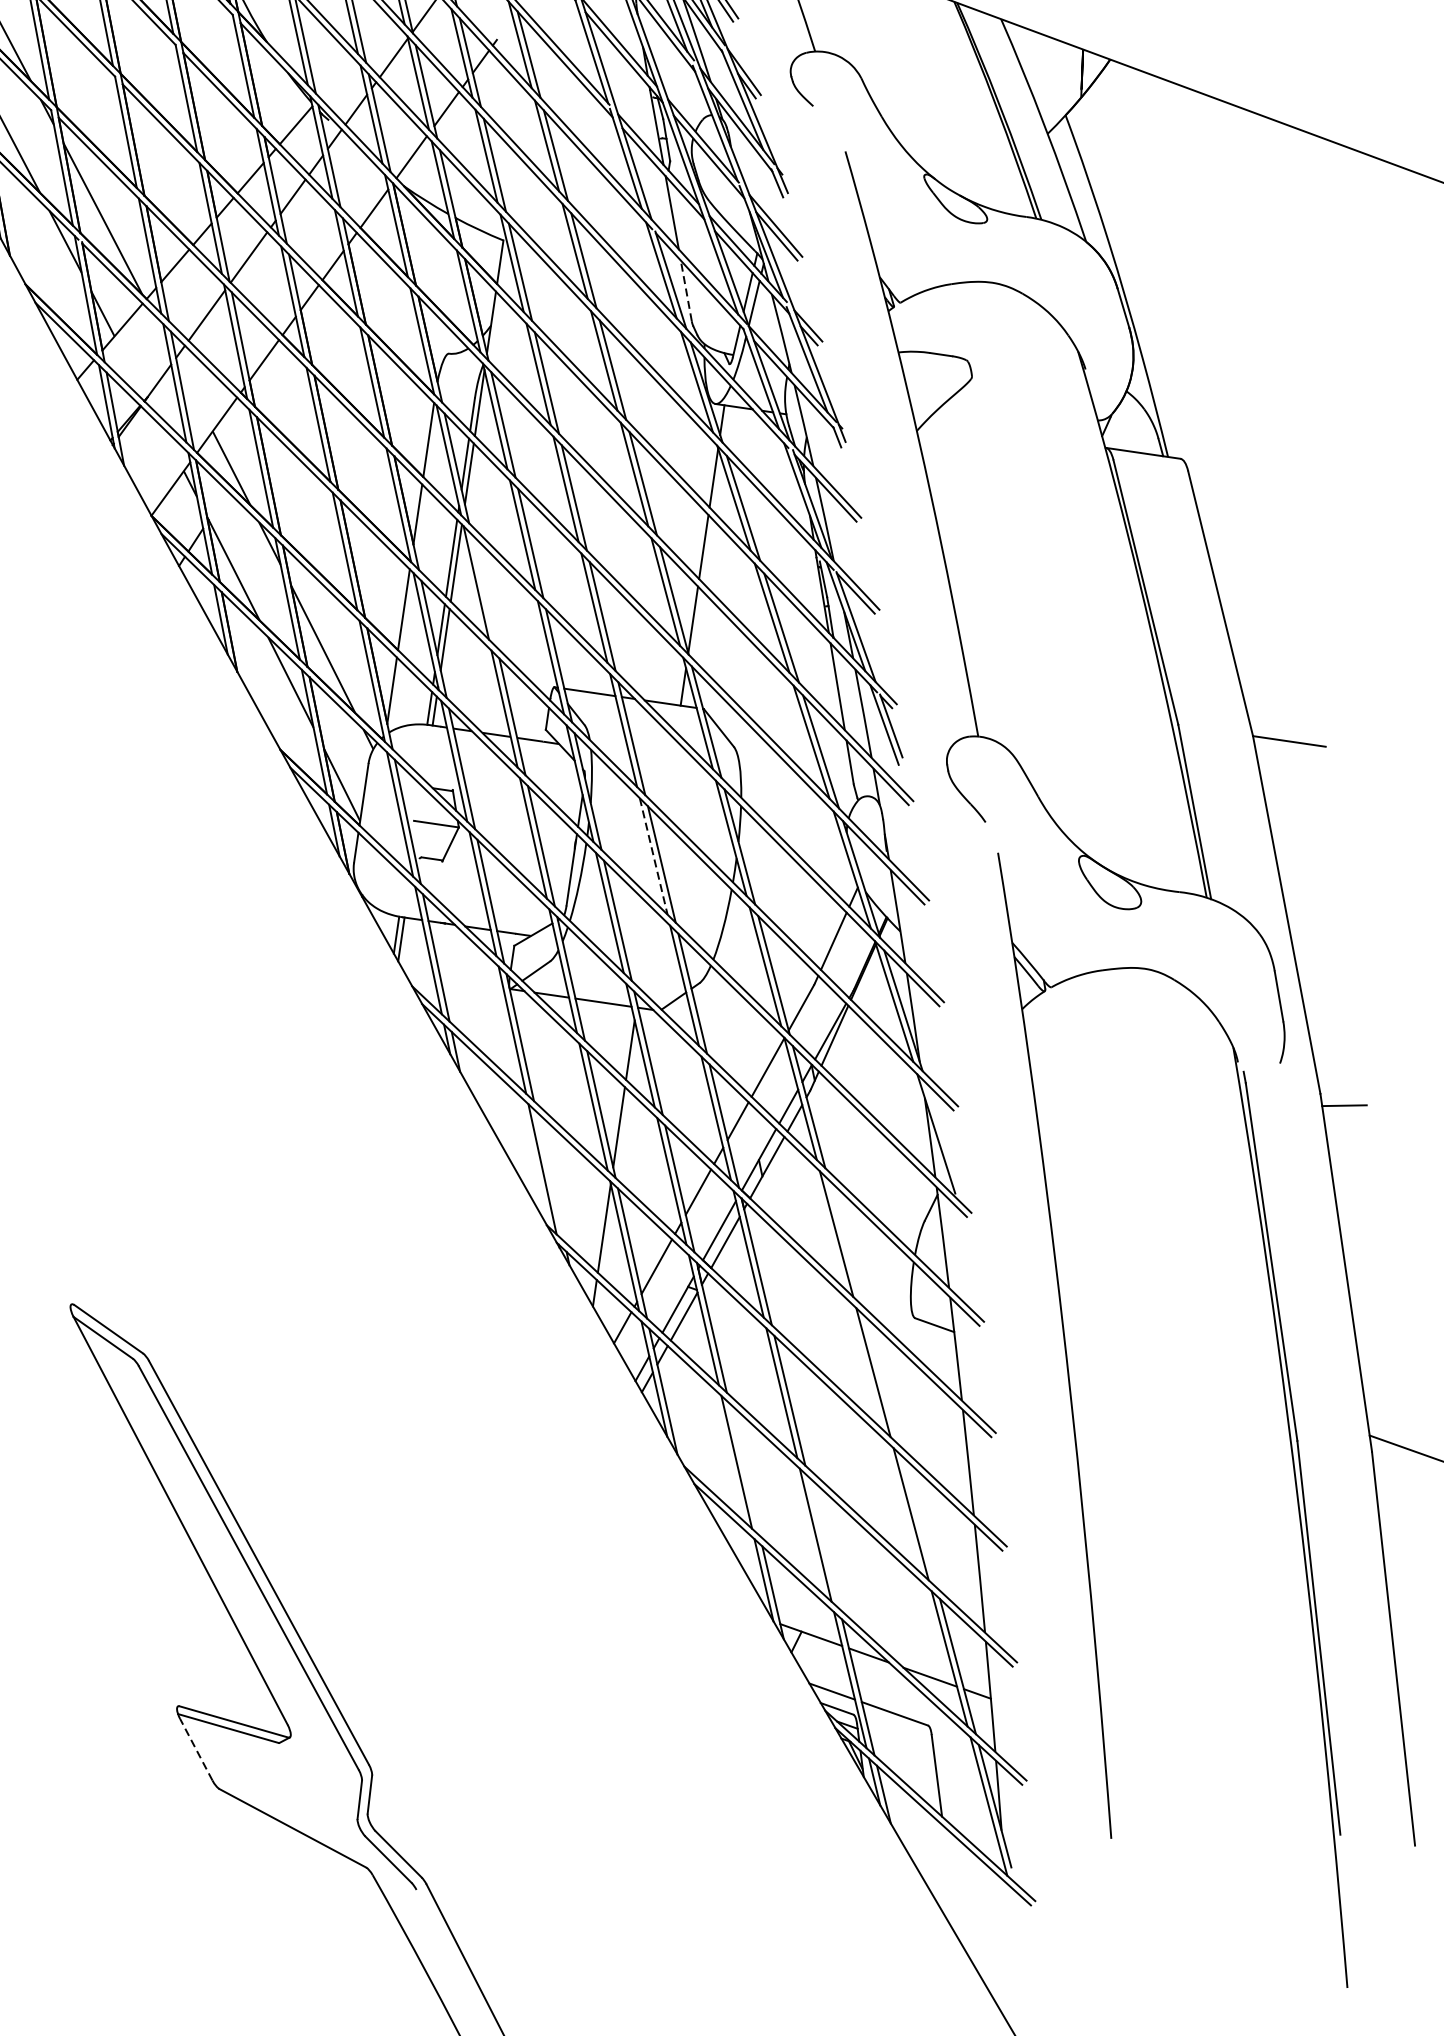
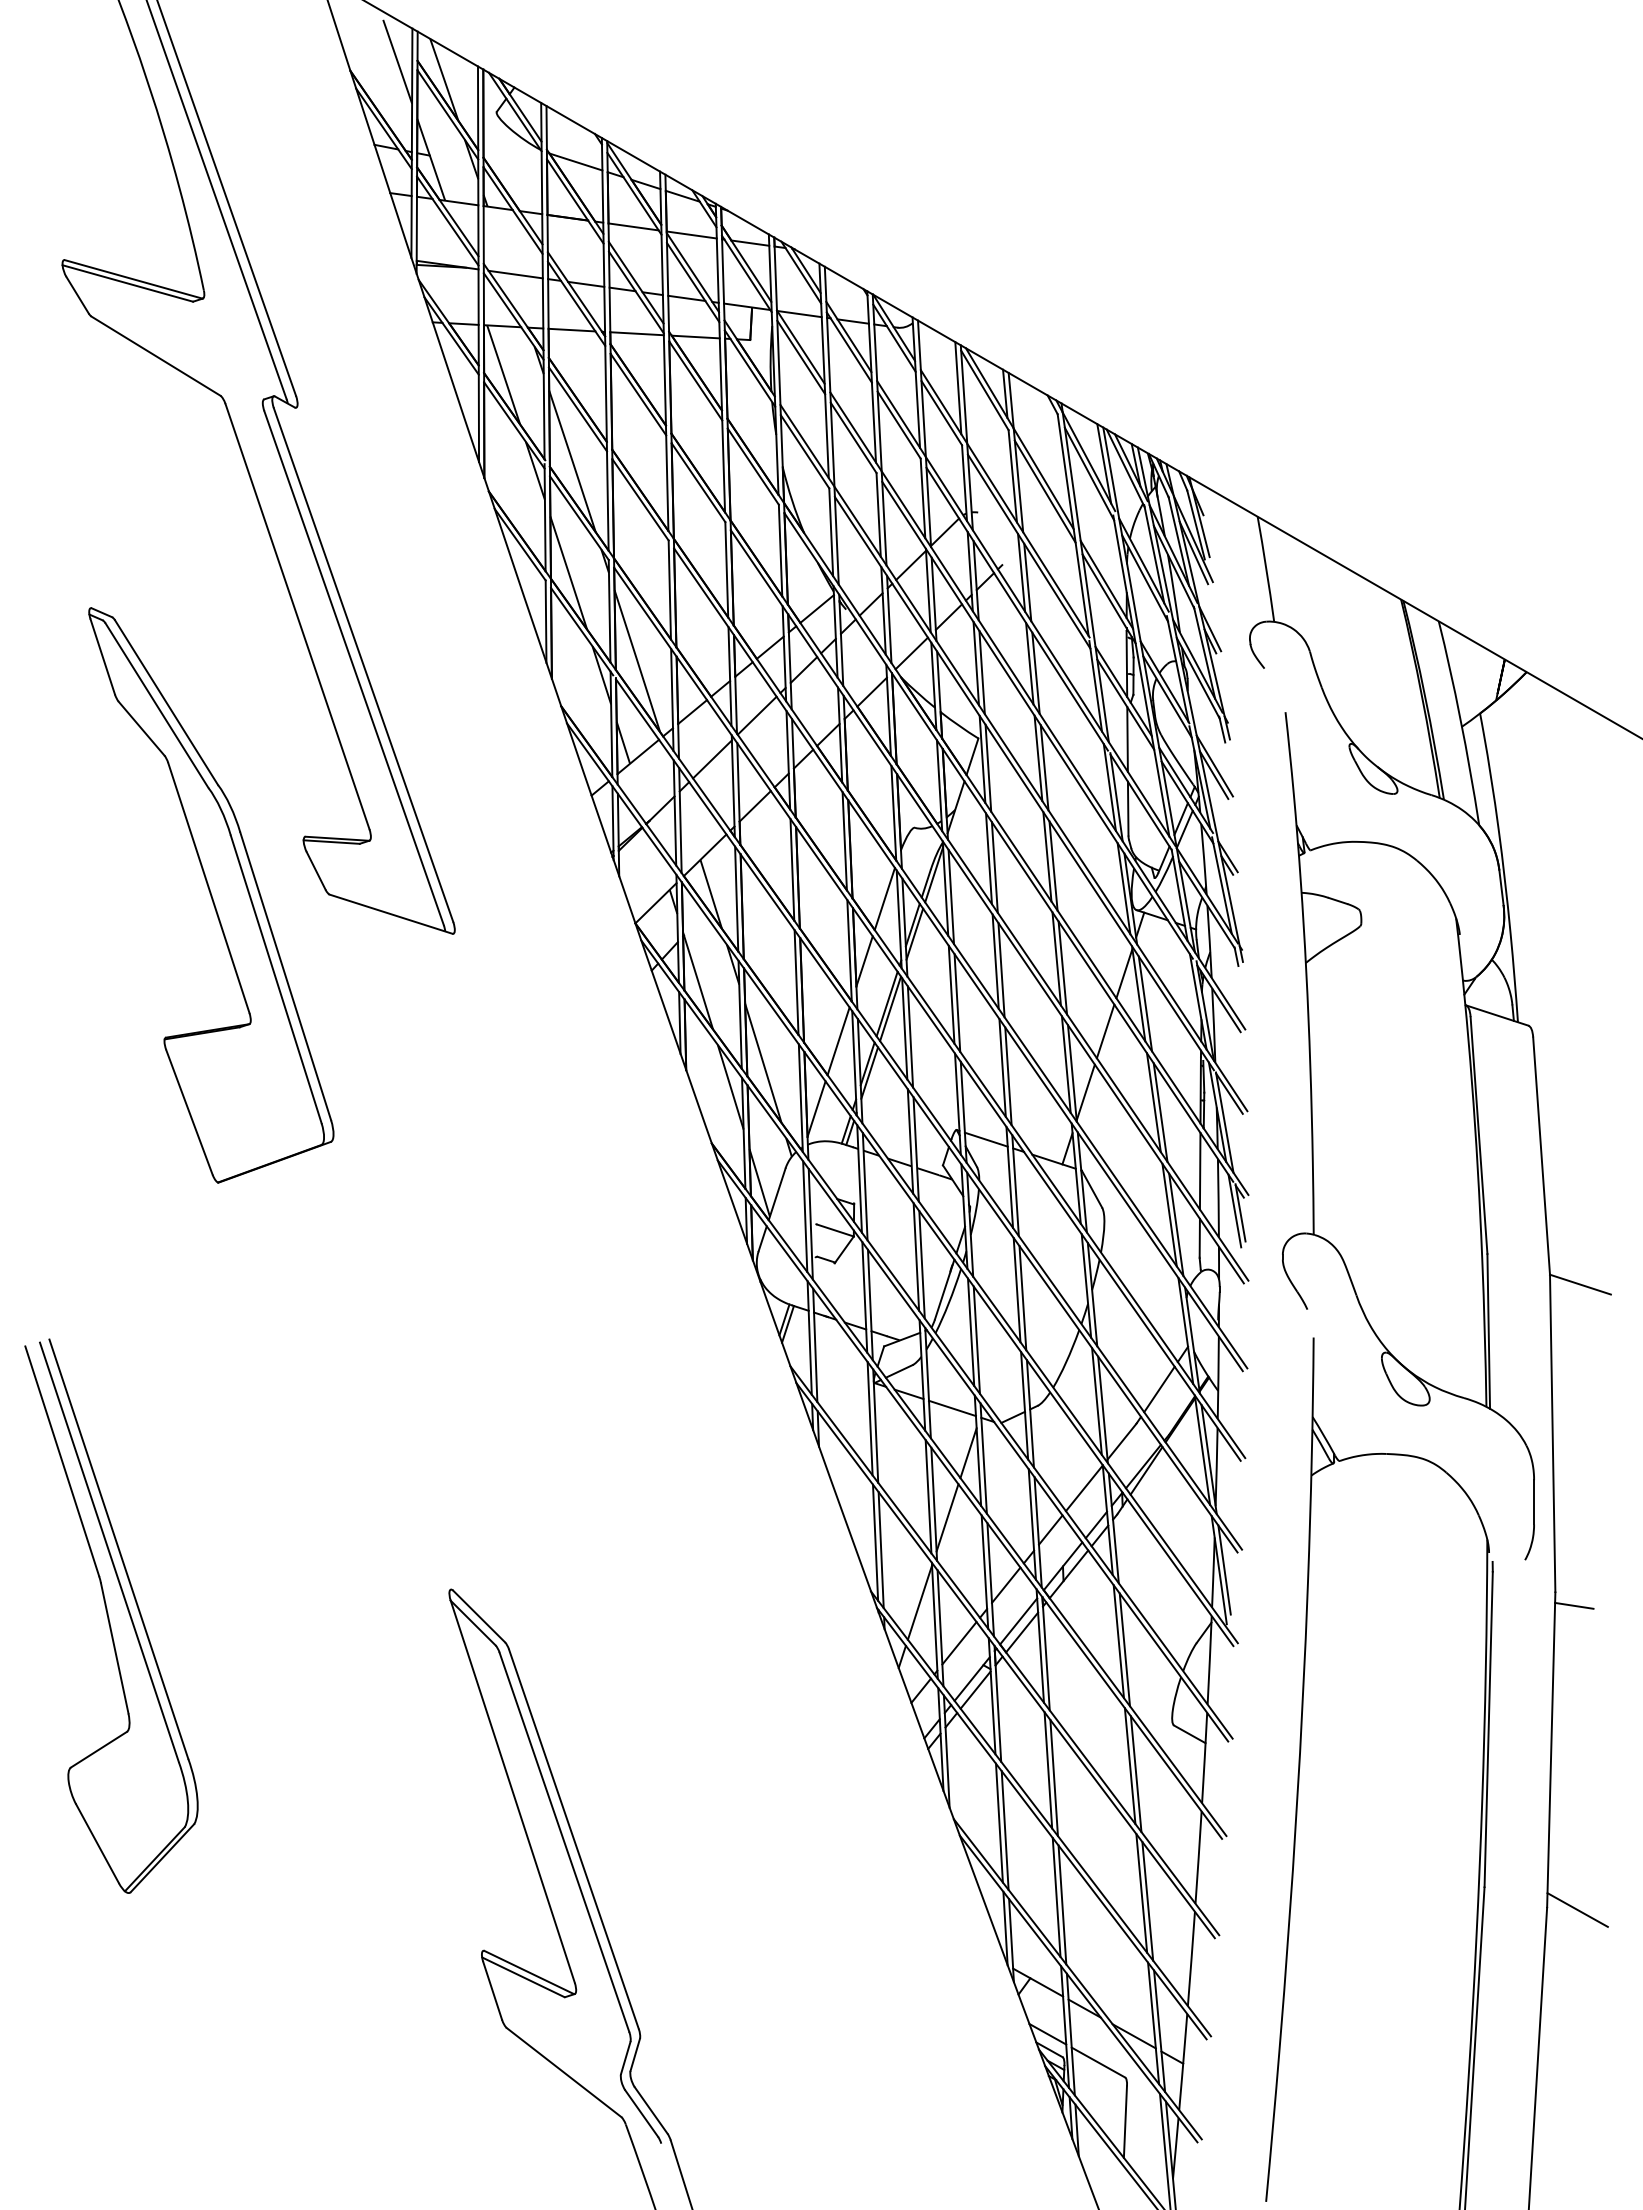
line: (686, 290) -> (1128, 808), dashed -> solid
line: (484, 590) -> (910, 1036), added
line: (654, 856) -> (1017, 1290), dashed -> solid
line: (942, 1132) -> (1224, 1569), added
line: (549, 1177) -> (880, 1550), added
line: (844, 1241) -> (1124, 1649), added
line: (881, 1381) -> (1135, 1774), added
line: (743, 1469) -> (1004, 1830), added
line: (919, 1522) -> (1147, 1901), added
line: (823, 1542) -> (1062, 1904), added
line: (196, 1749) -> (492, 1990), dashed -> solid

